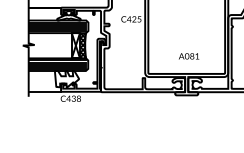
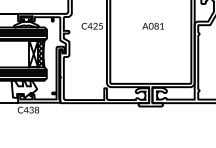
text: (189, 56) -> (153, 26), moved

